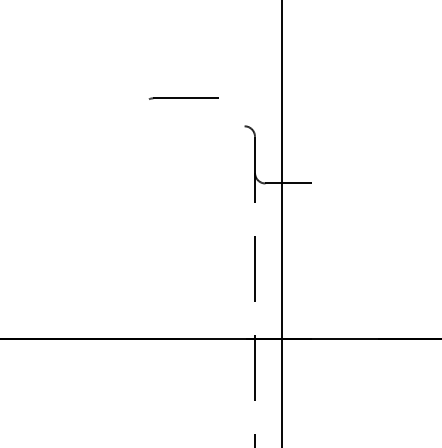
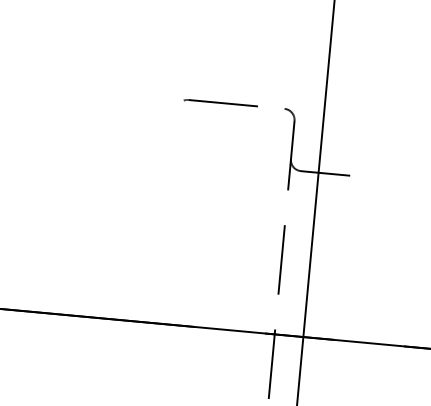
line: (183, 98) -> (220, 103), moved

